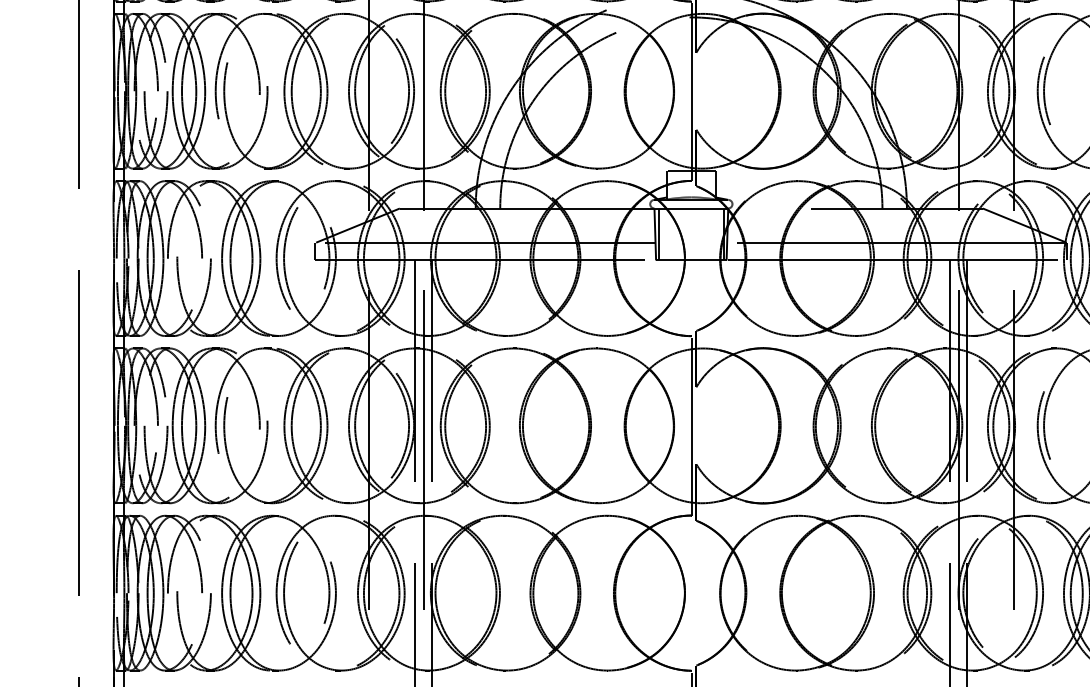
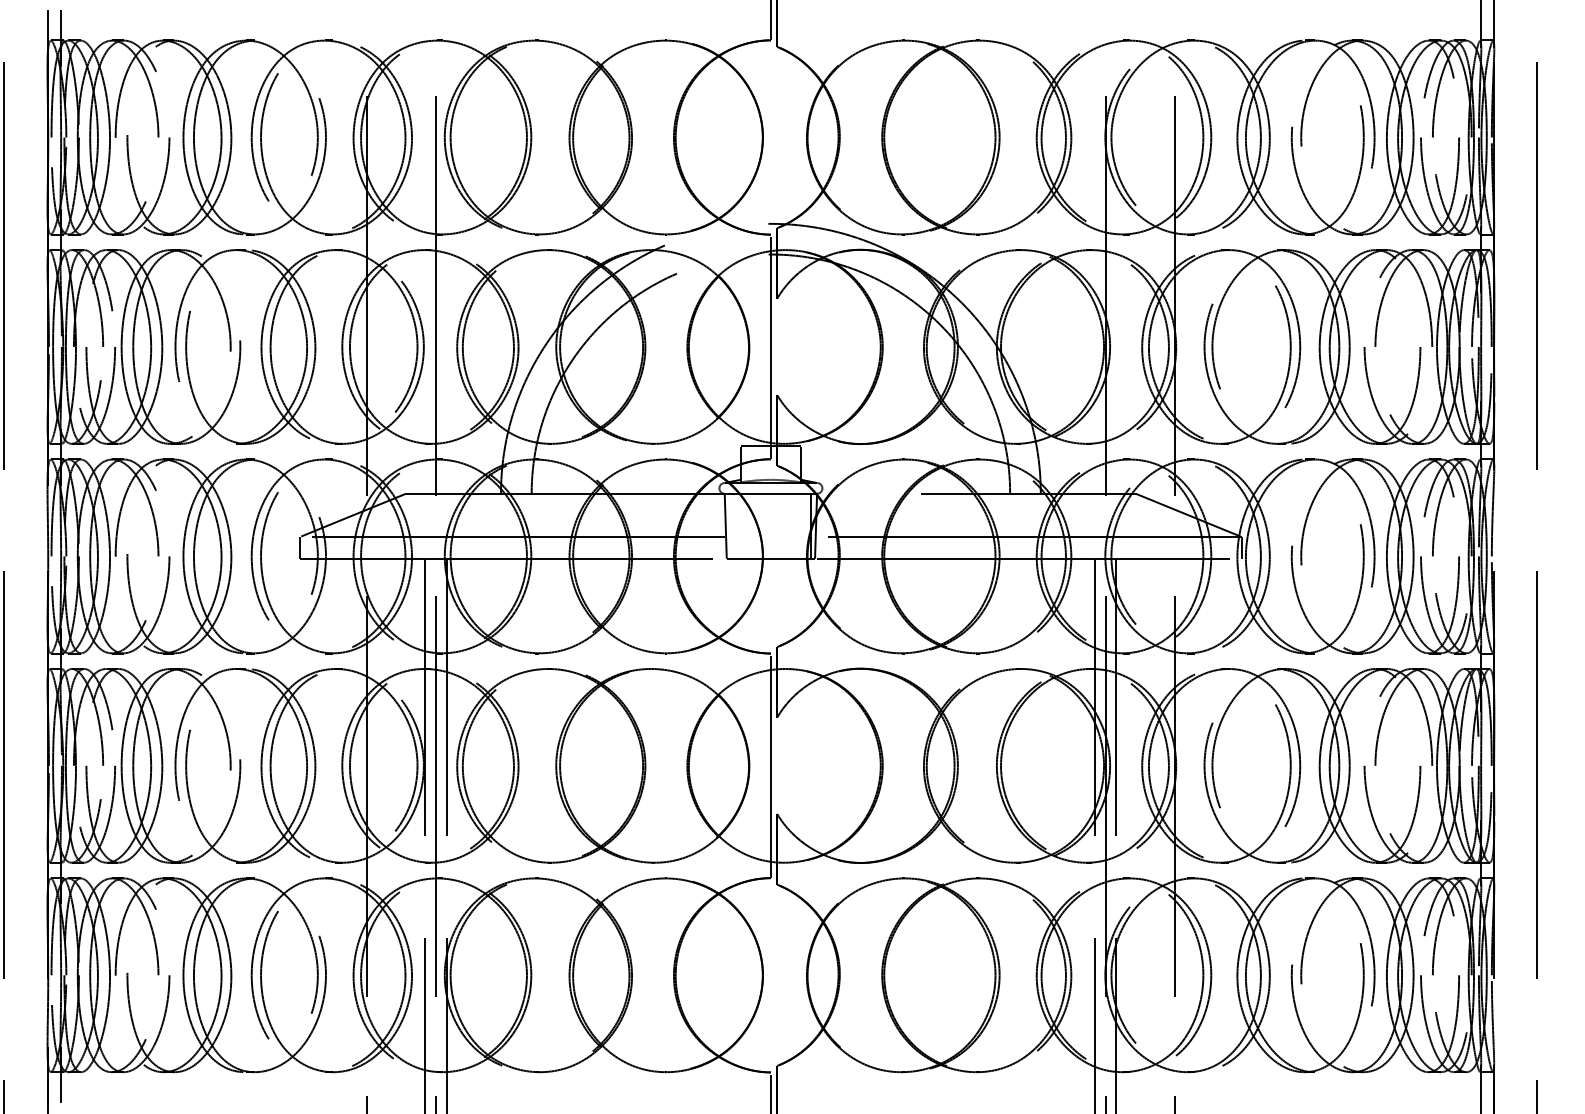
line: (659, 233) -> (730, 525), removed

